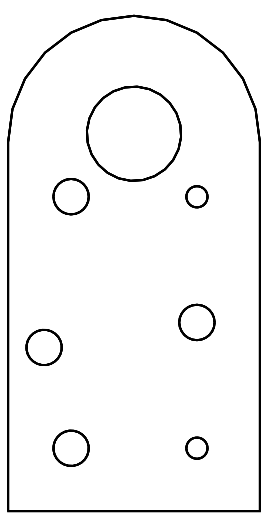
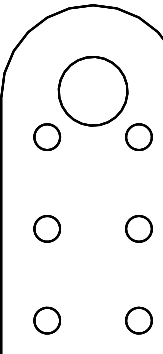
part: (196, 196) -> (138, 137), size x1.67
part: (43, 346) -> (46, 228), moved
part: (196, 447) -> (138, 320), size x1.67

